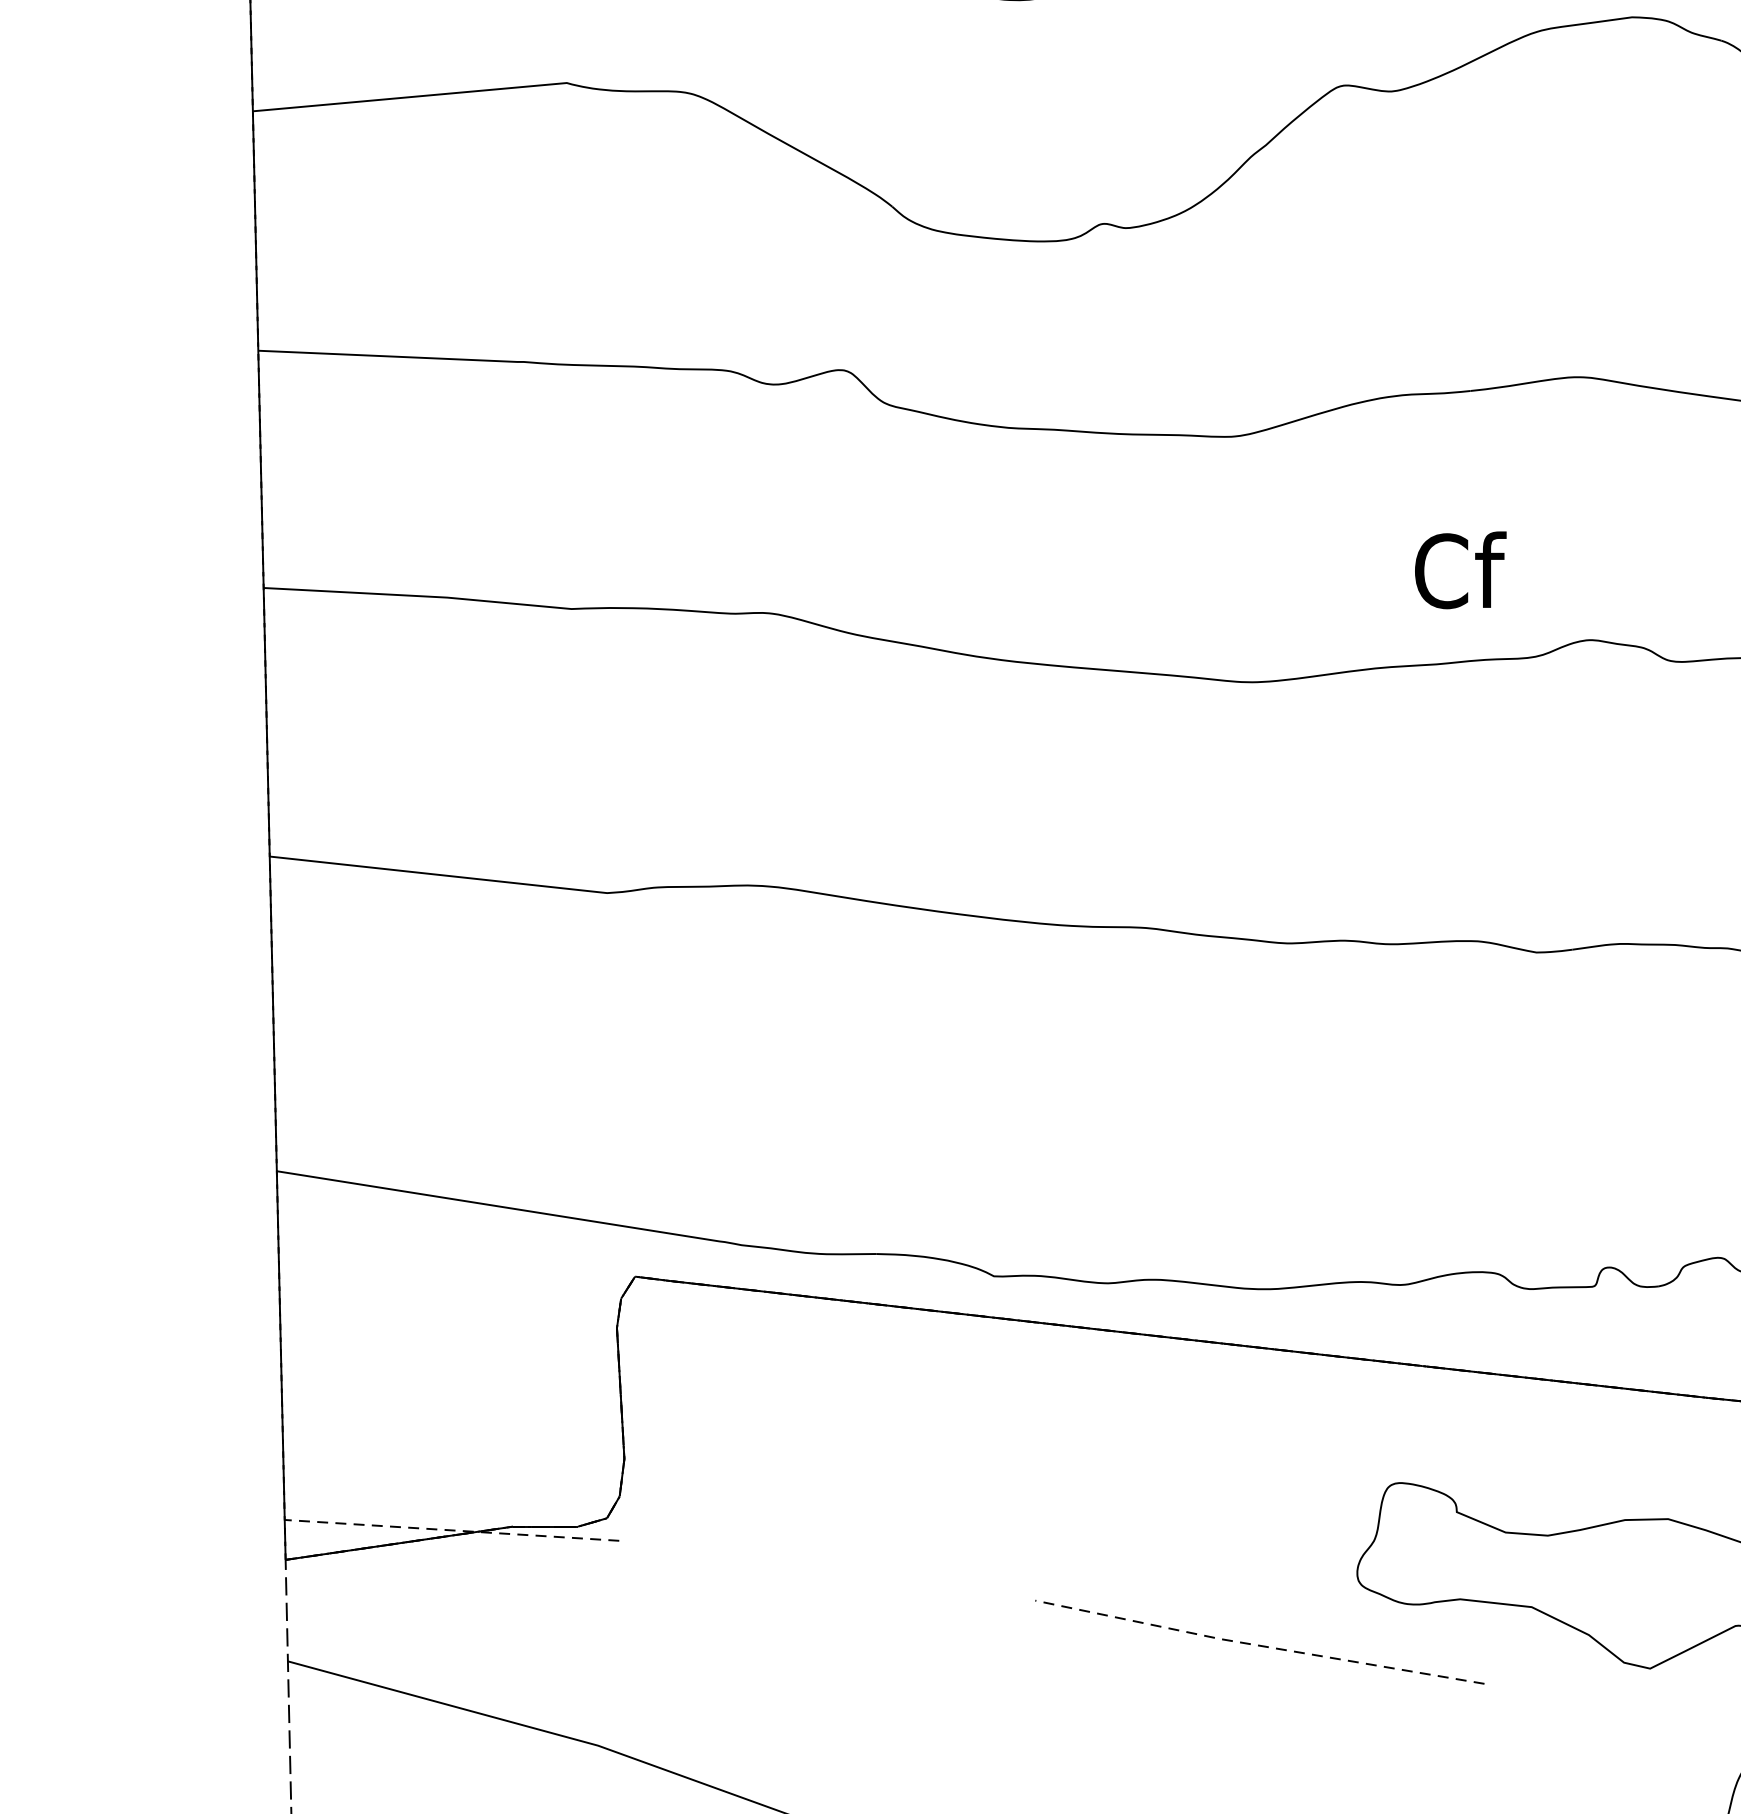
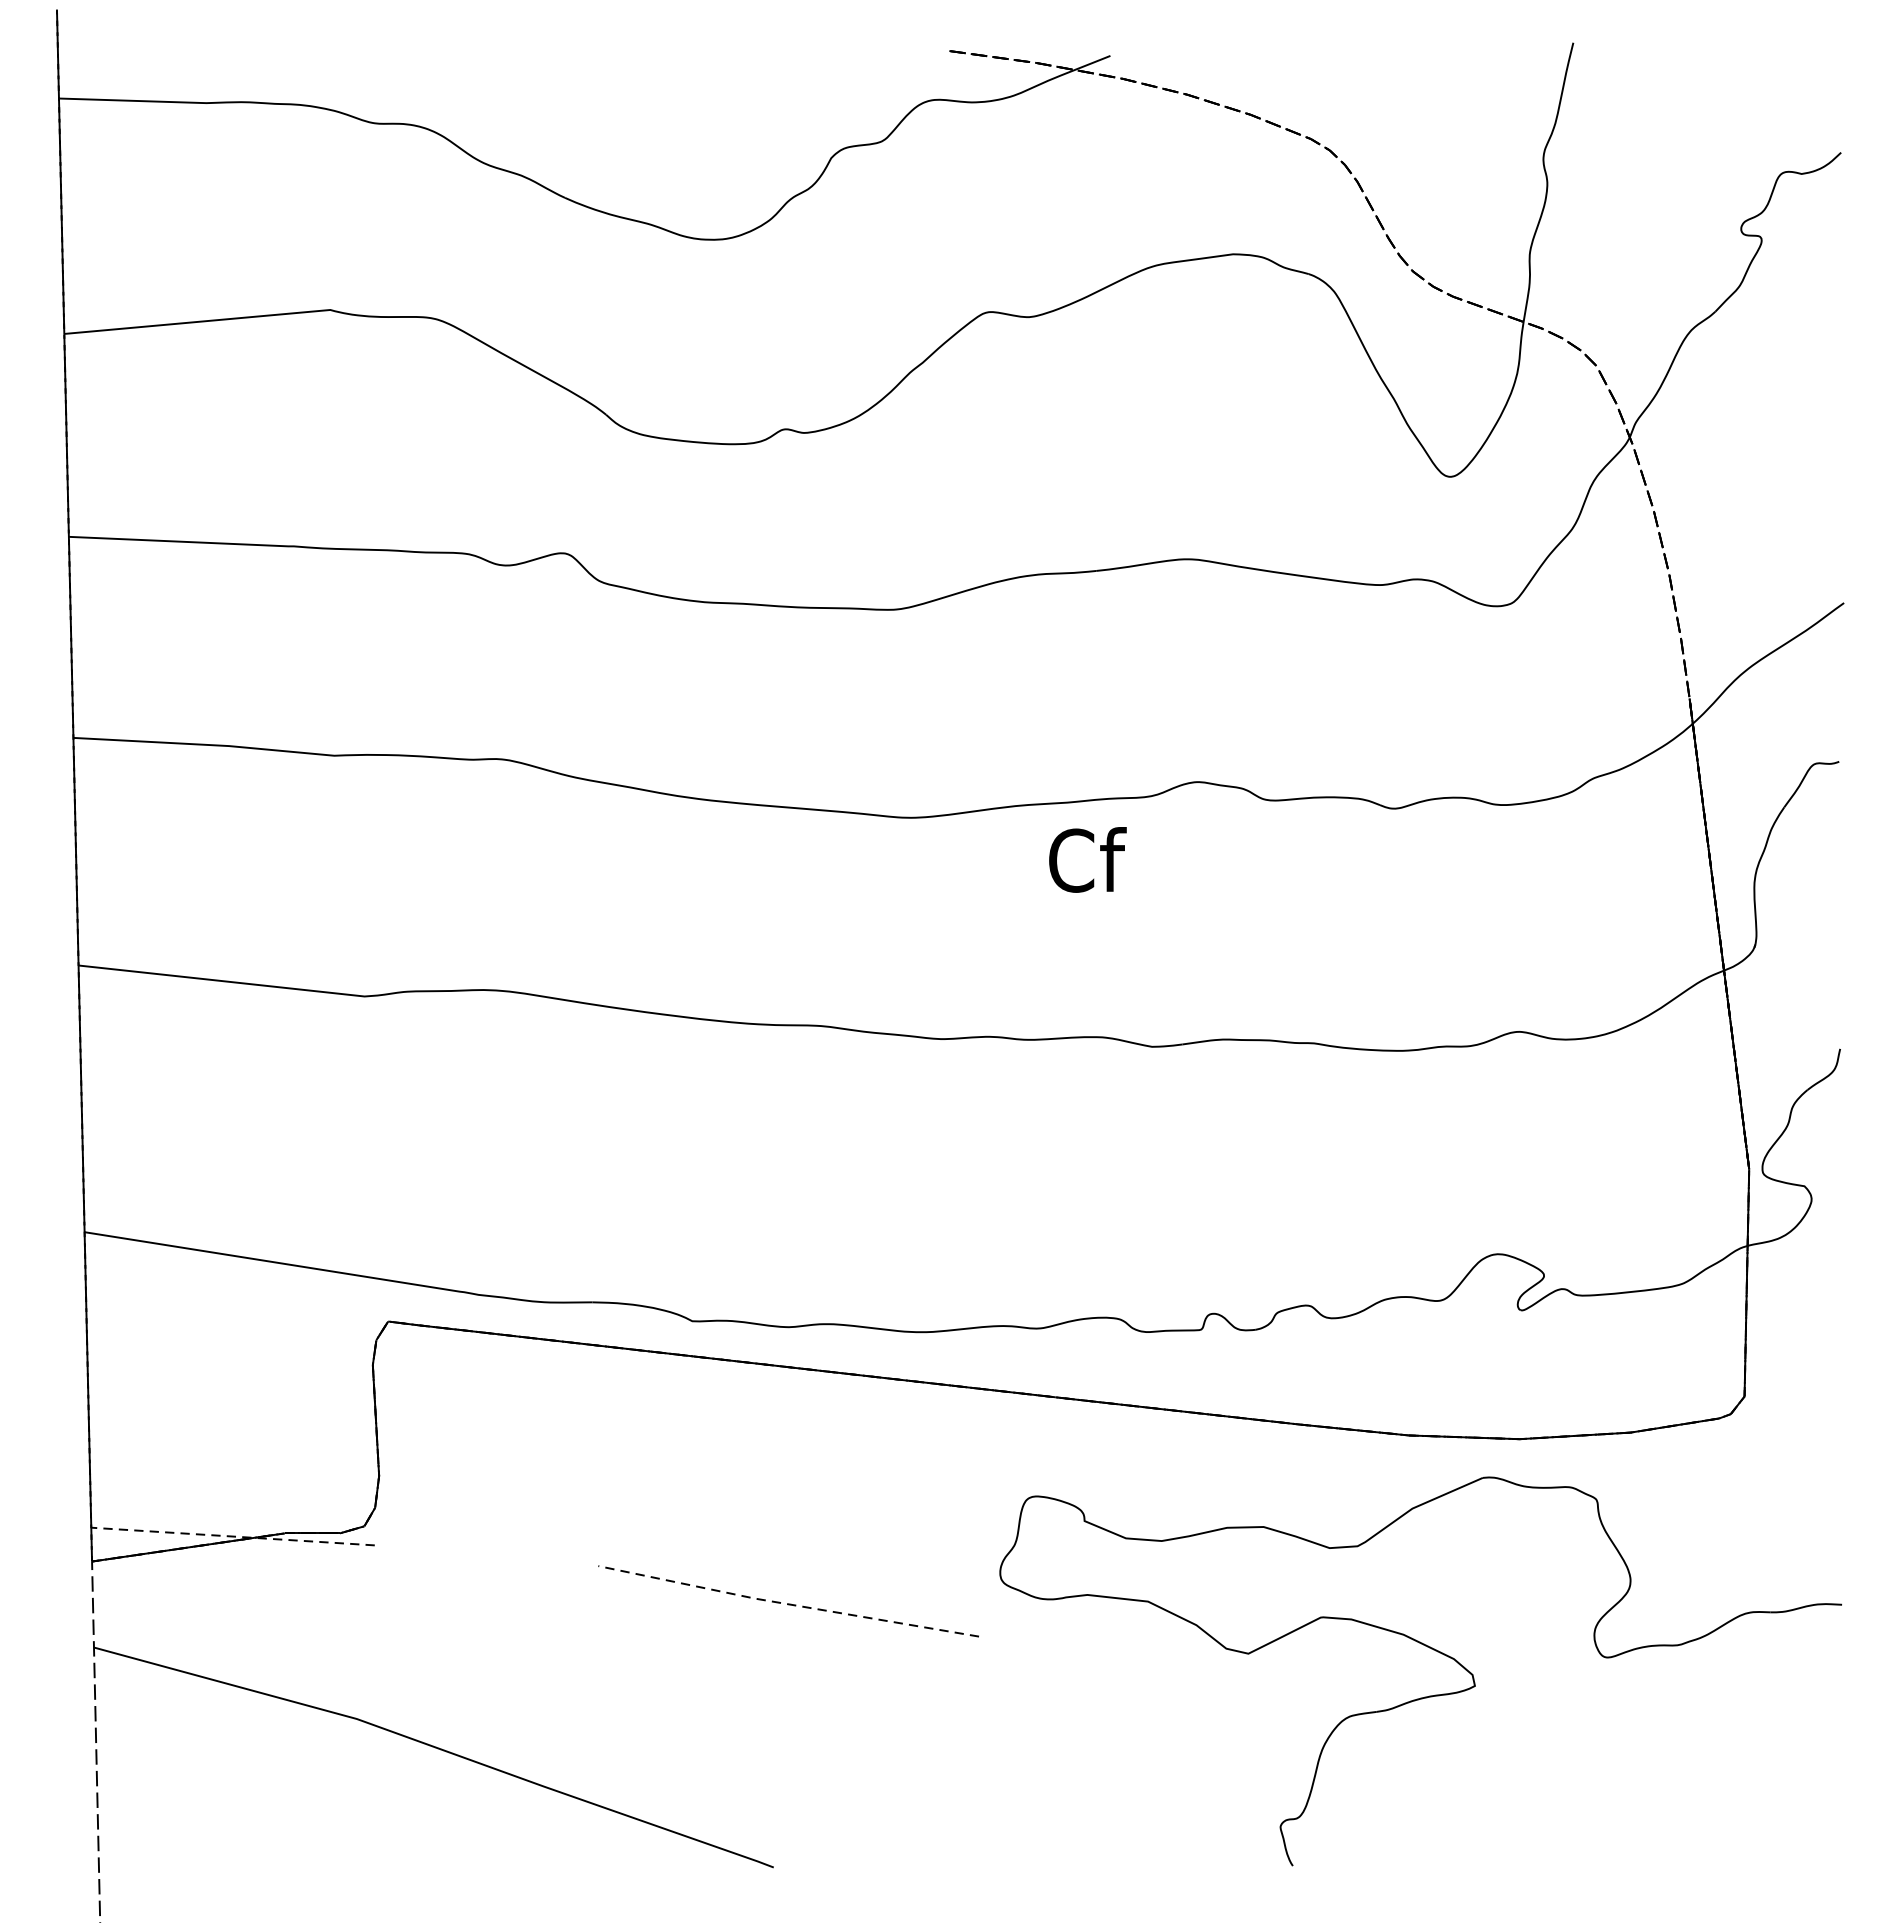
text: (1460, 569) -> (1087, 859), moved
line: (1259, 1644) -> (788, 1603), moved

